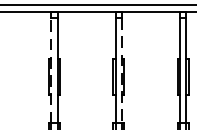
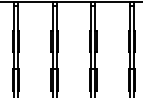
line: (51, 70) -> (52, 37), dashed -> solid
line: (122, 70) -> (95, 37), dashed -> solid

